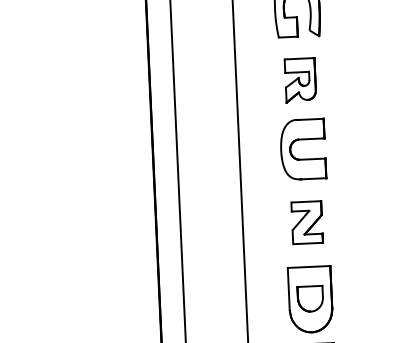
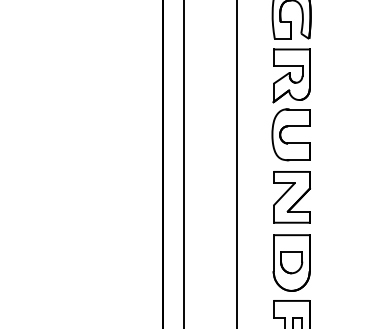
part: (300, 79) -> (291, 75), size x1.43
part: (306, 222) -> (291, 197), size x1.43

